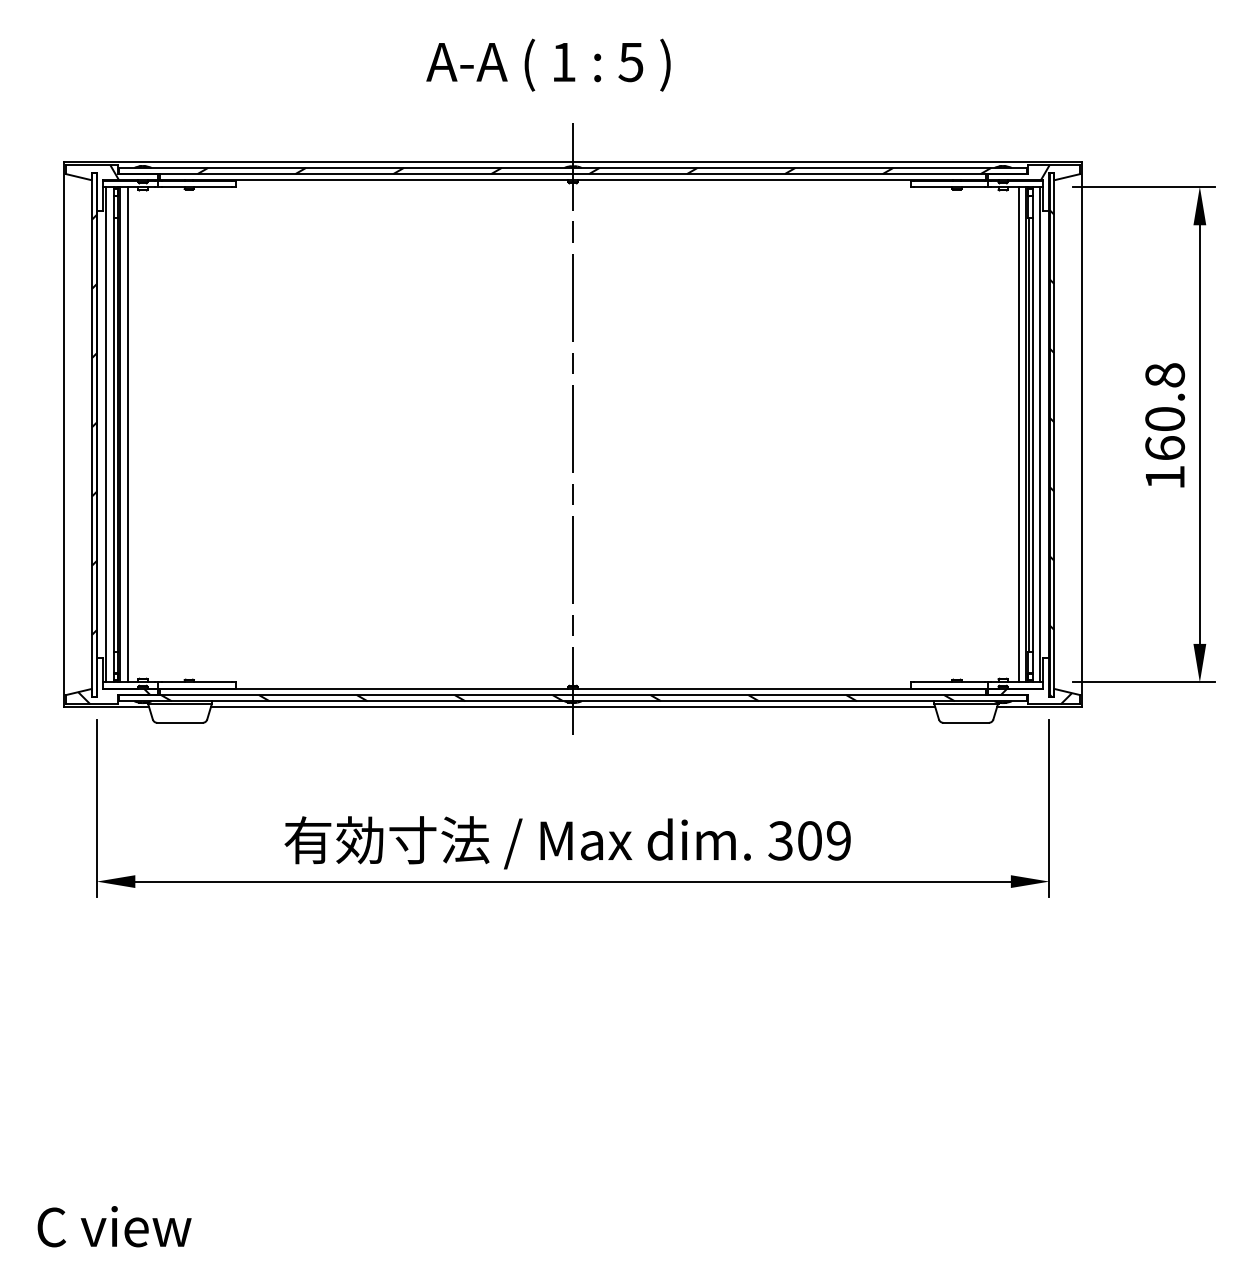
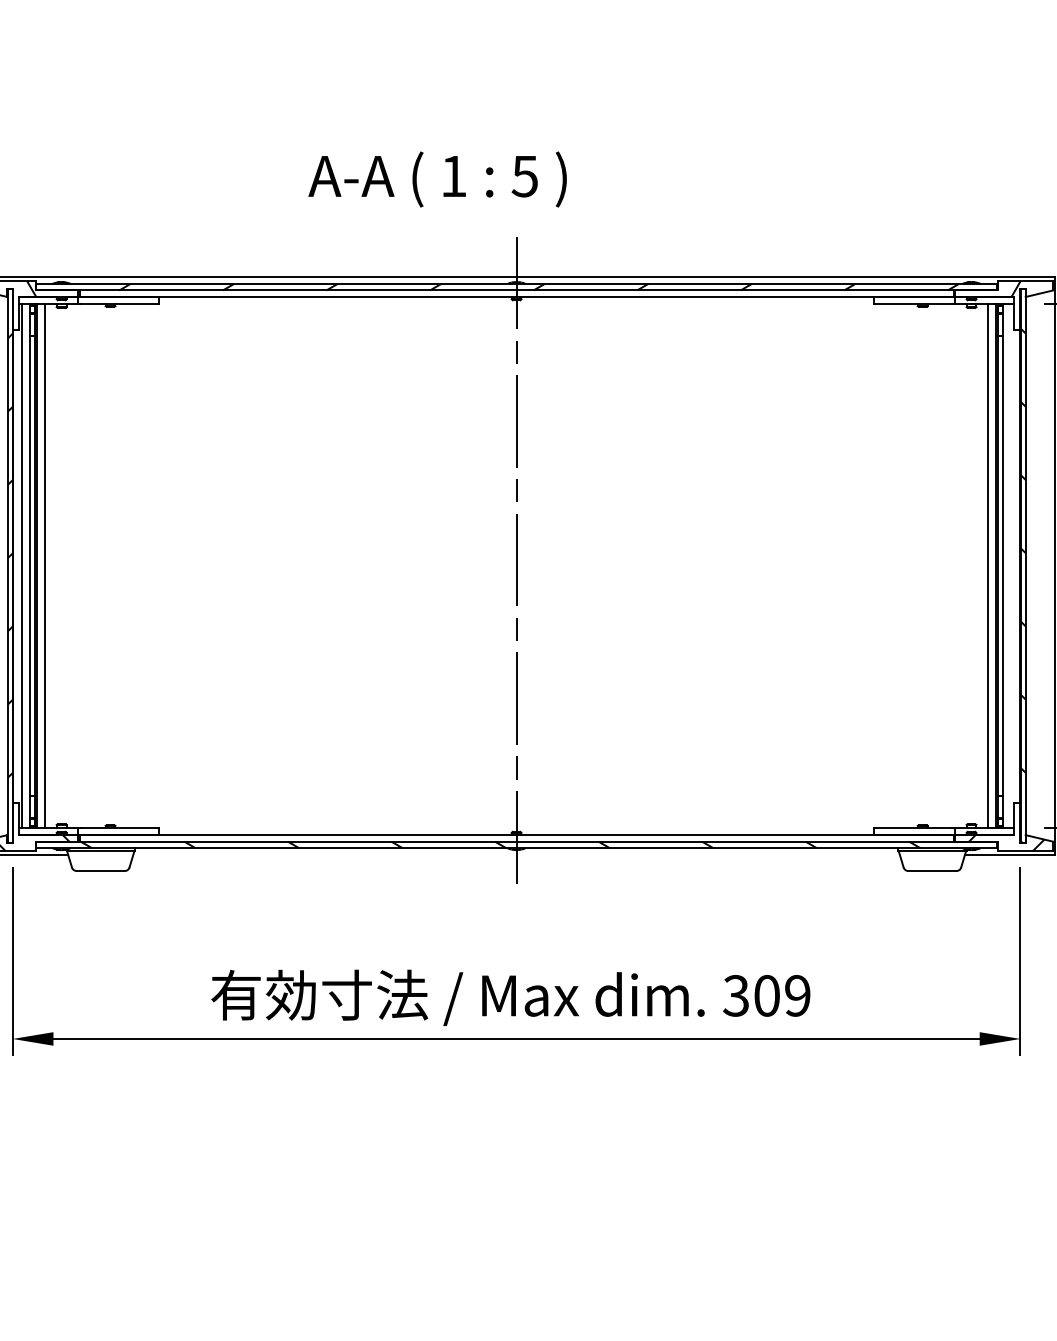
text: (548, 64) -> (437, 178), moved
line: (1040, 434) -> (1011, 565), removed
line: (572, 707) -> (515, 854), removed

